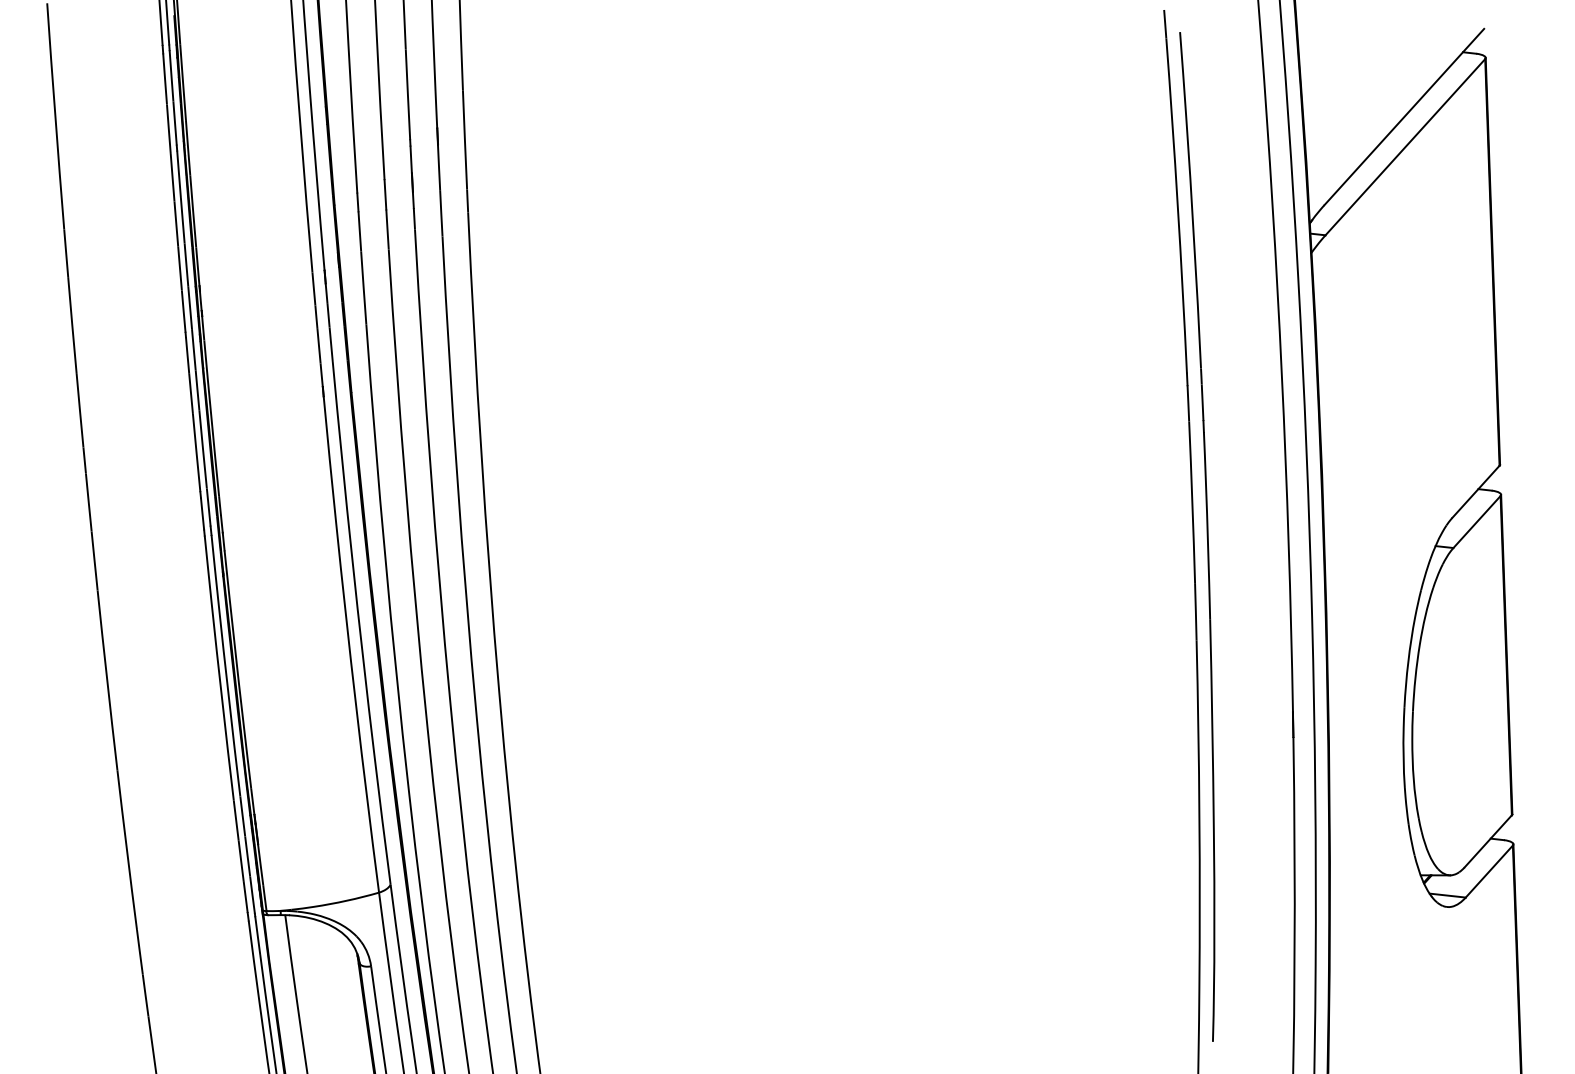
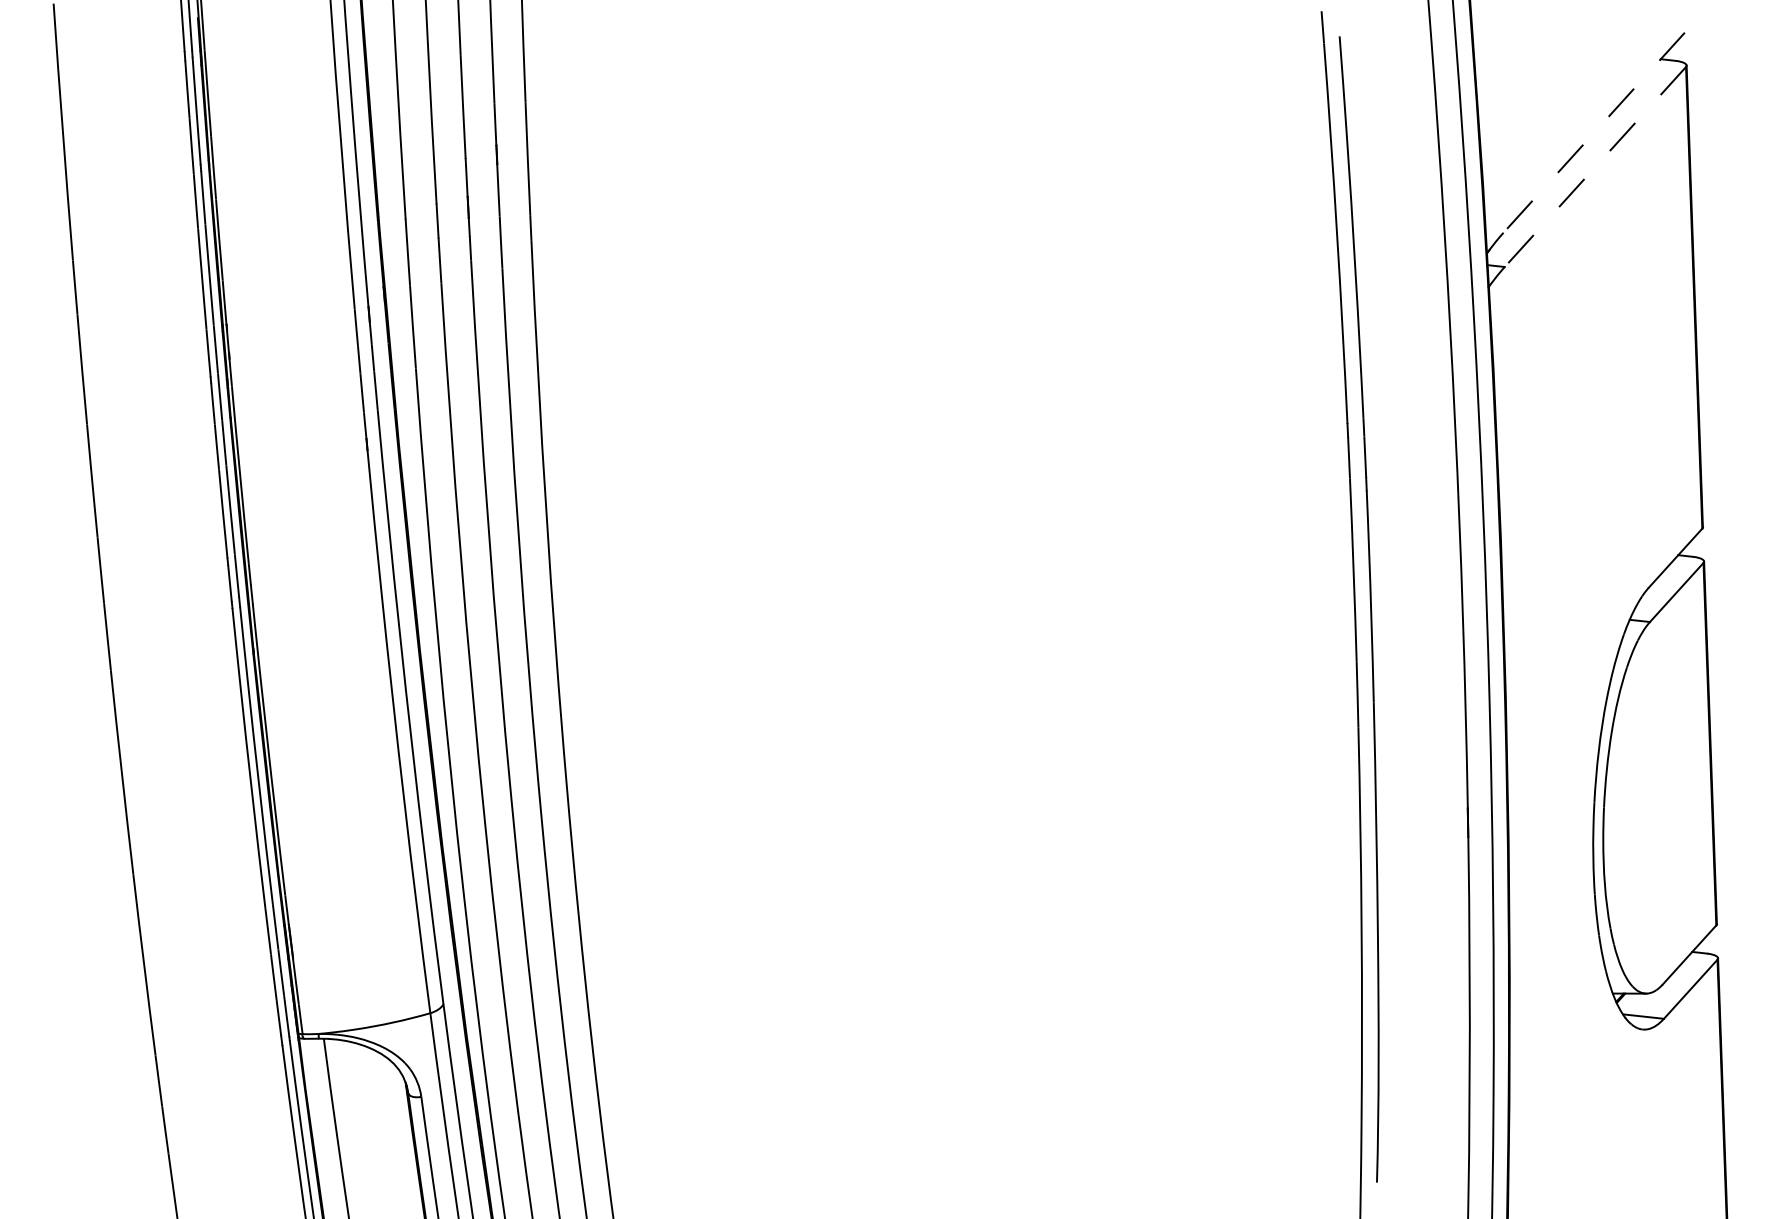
line: (1404, 116) -> (1594, 132), solid -> dashed
line: (1405, 147) -> (1595, 167), solid -> dashed

